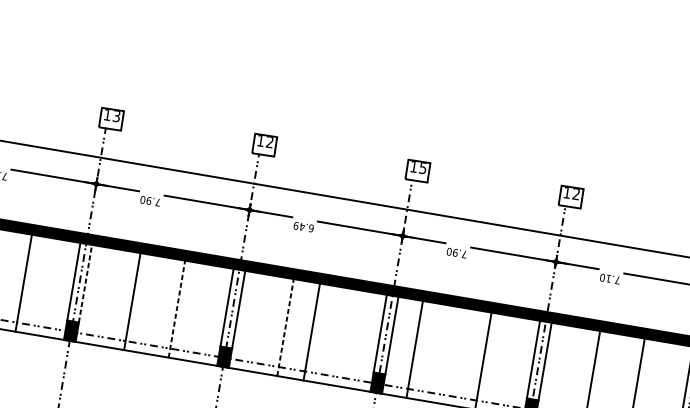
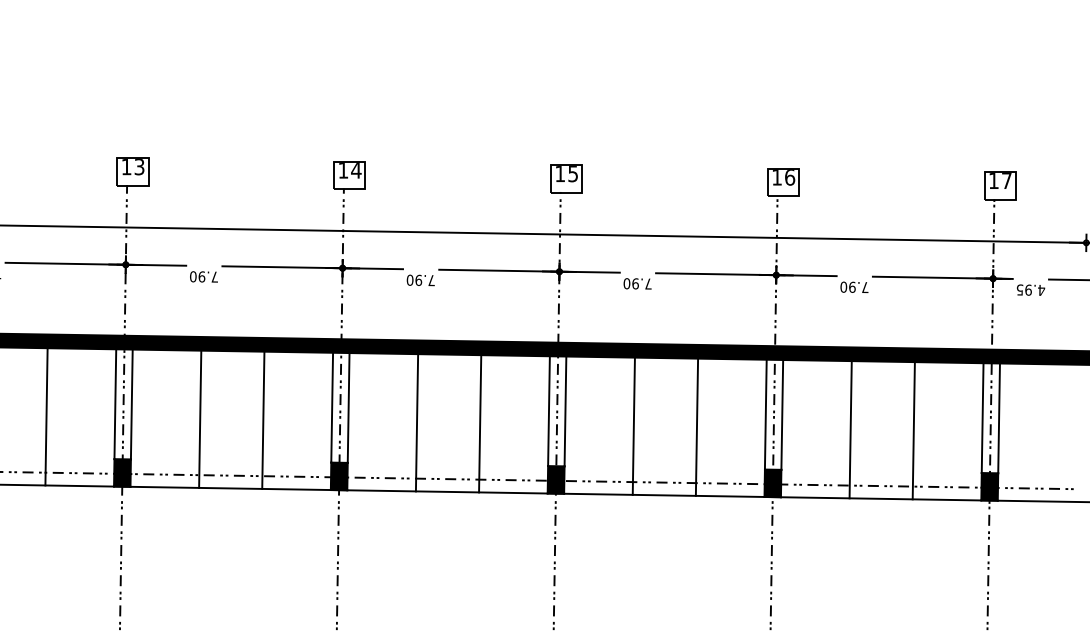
text: (270, 142) -> (356, 170), 12 -> 14
text: (576, 194) -> (790, 177), 12 -> 16
text: (303, 227) -> (420, 280), 6.49 -> 7.90
text: (608, 278) -> (852, 286), 7.10 -> 7.90
line: (85, 283) -> (131, 404), dashed -> solid
line: (177, 309) -> (263, 420), dashed -> solid
line: (285, 327) -> (417, 422), dashed -> solid
line: (312, 332) -> (480, 423), moved
line: (414, 348) -> (633, 425), moved

